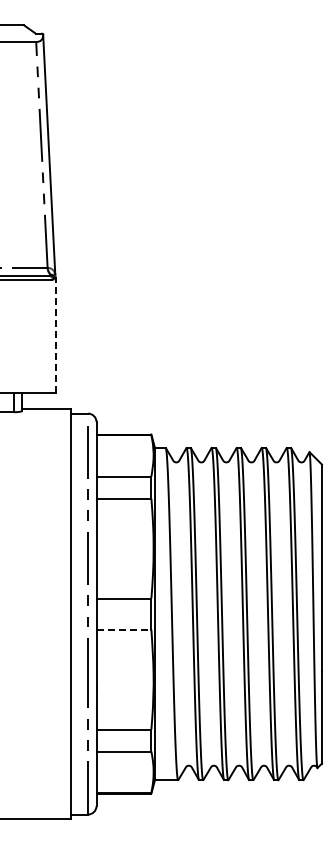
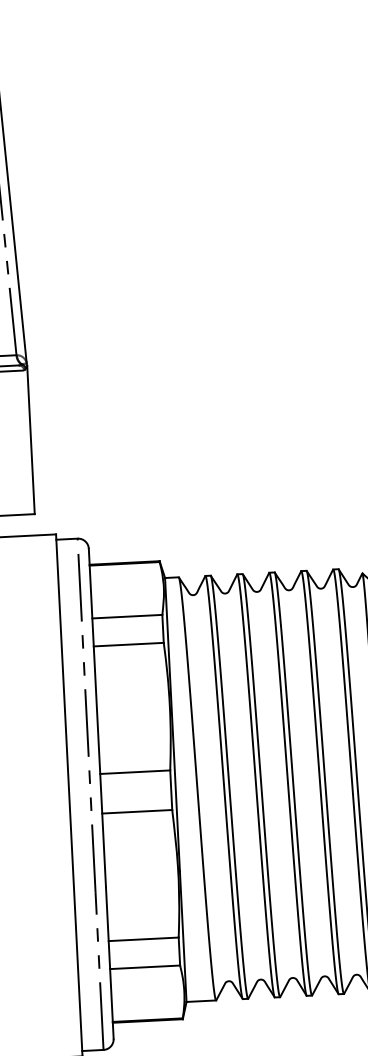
line: (55, 334) -> (30, 439), dashed -> solid
line: (124, 629) -> (137, 811), dashed -> solid

